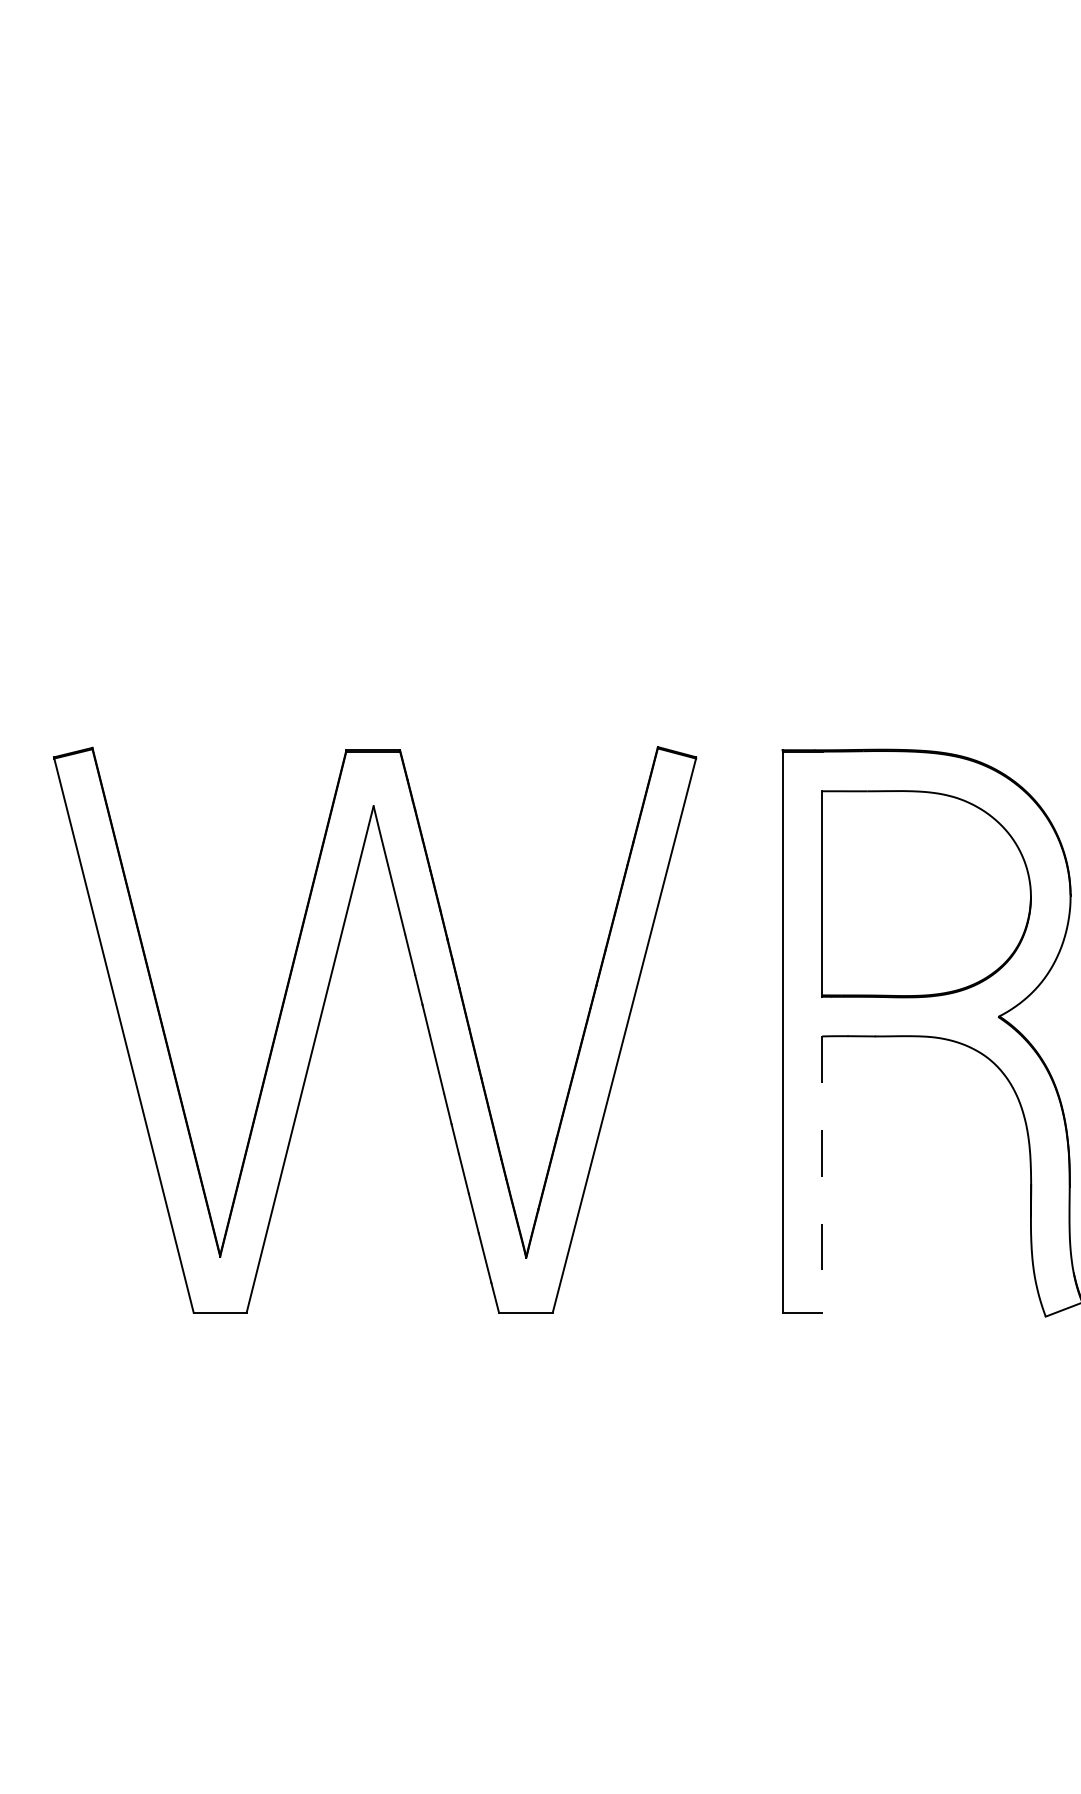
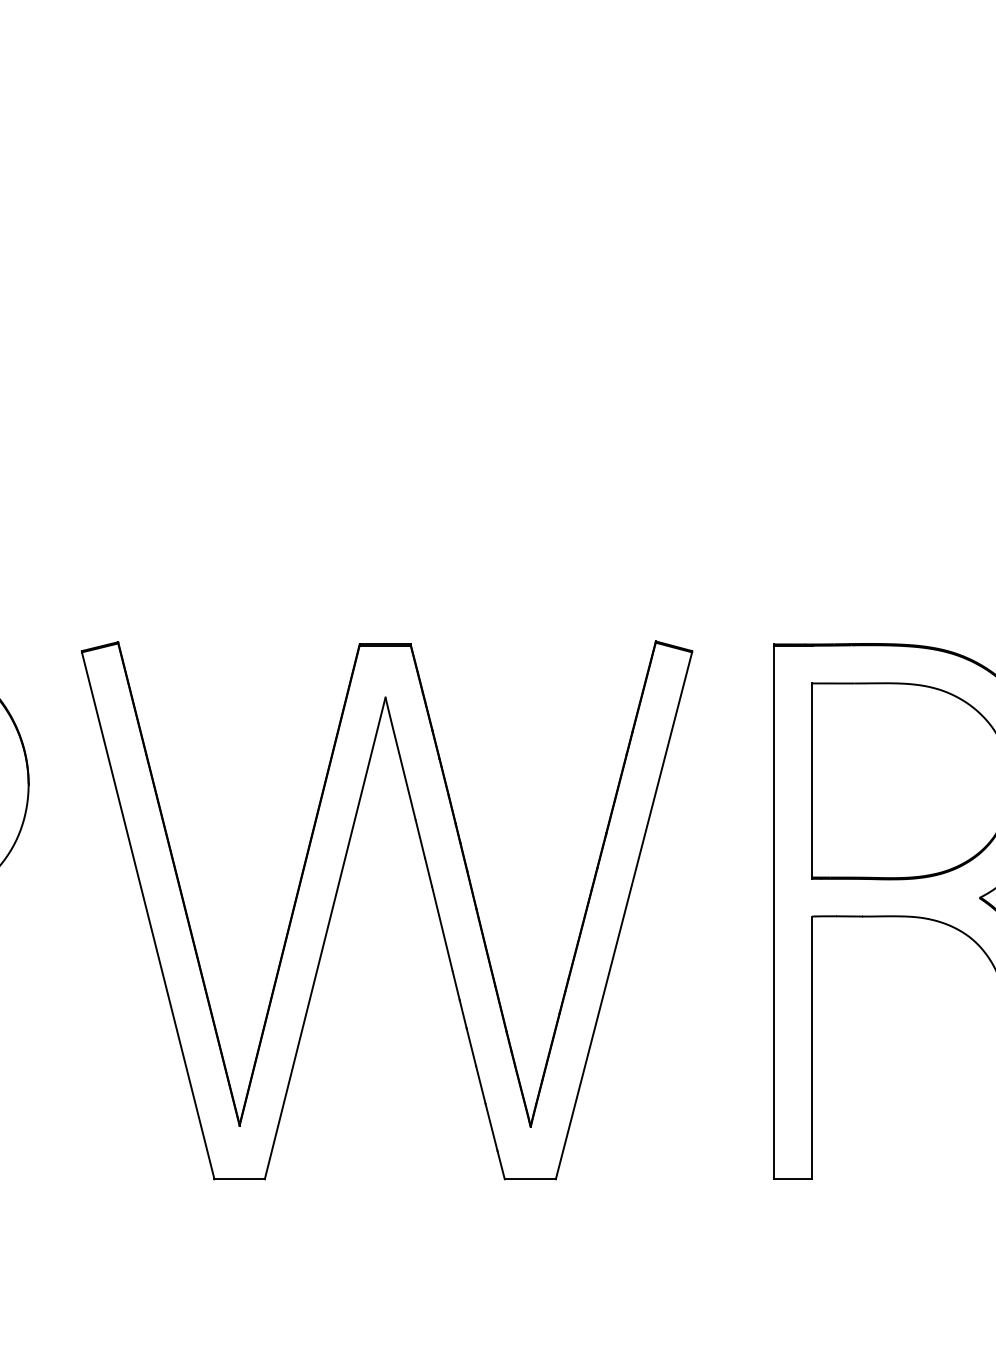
line: (822, 1175) -> (812, 1048), dashed -> solid

